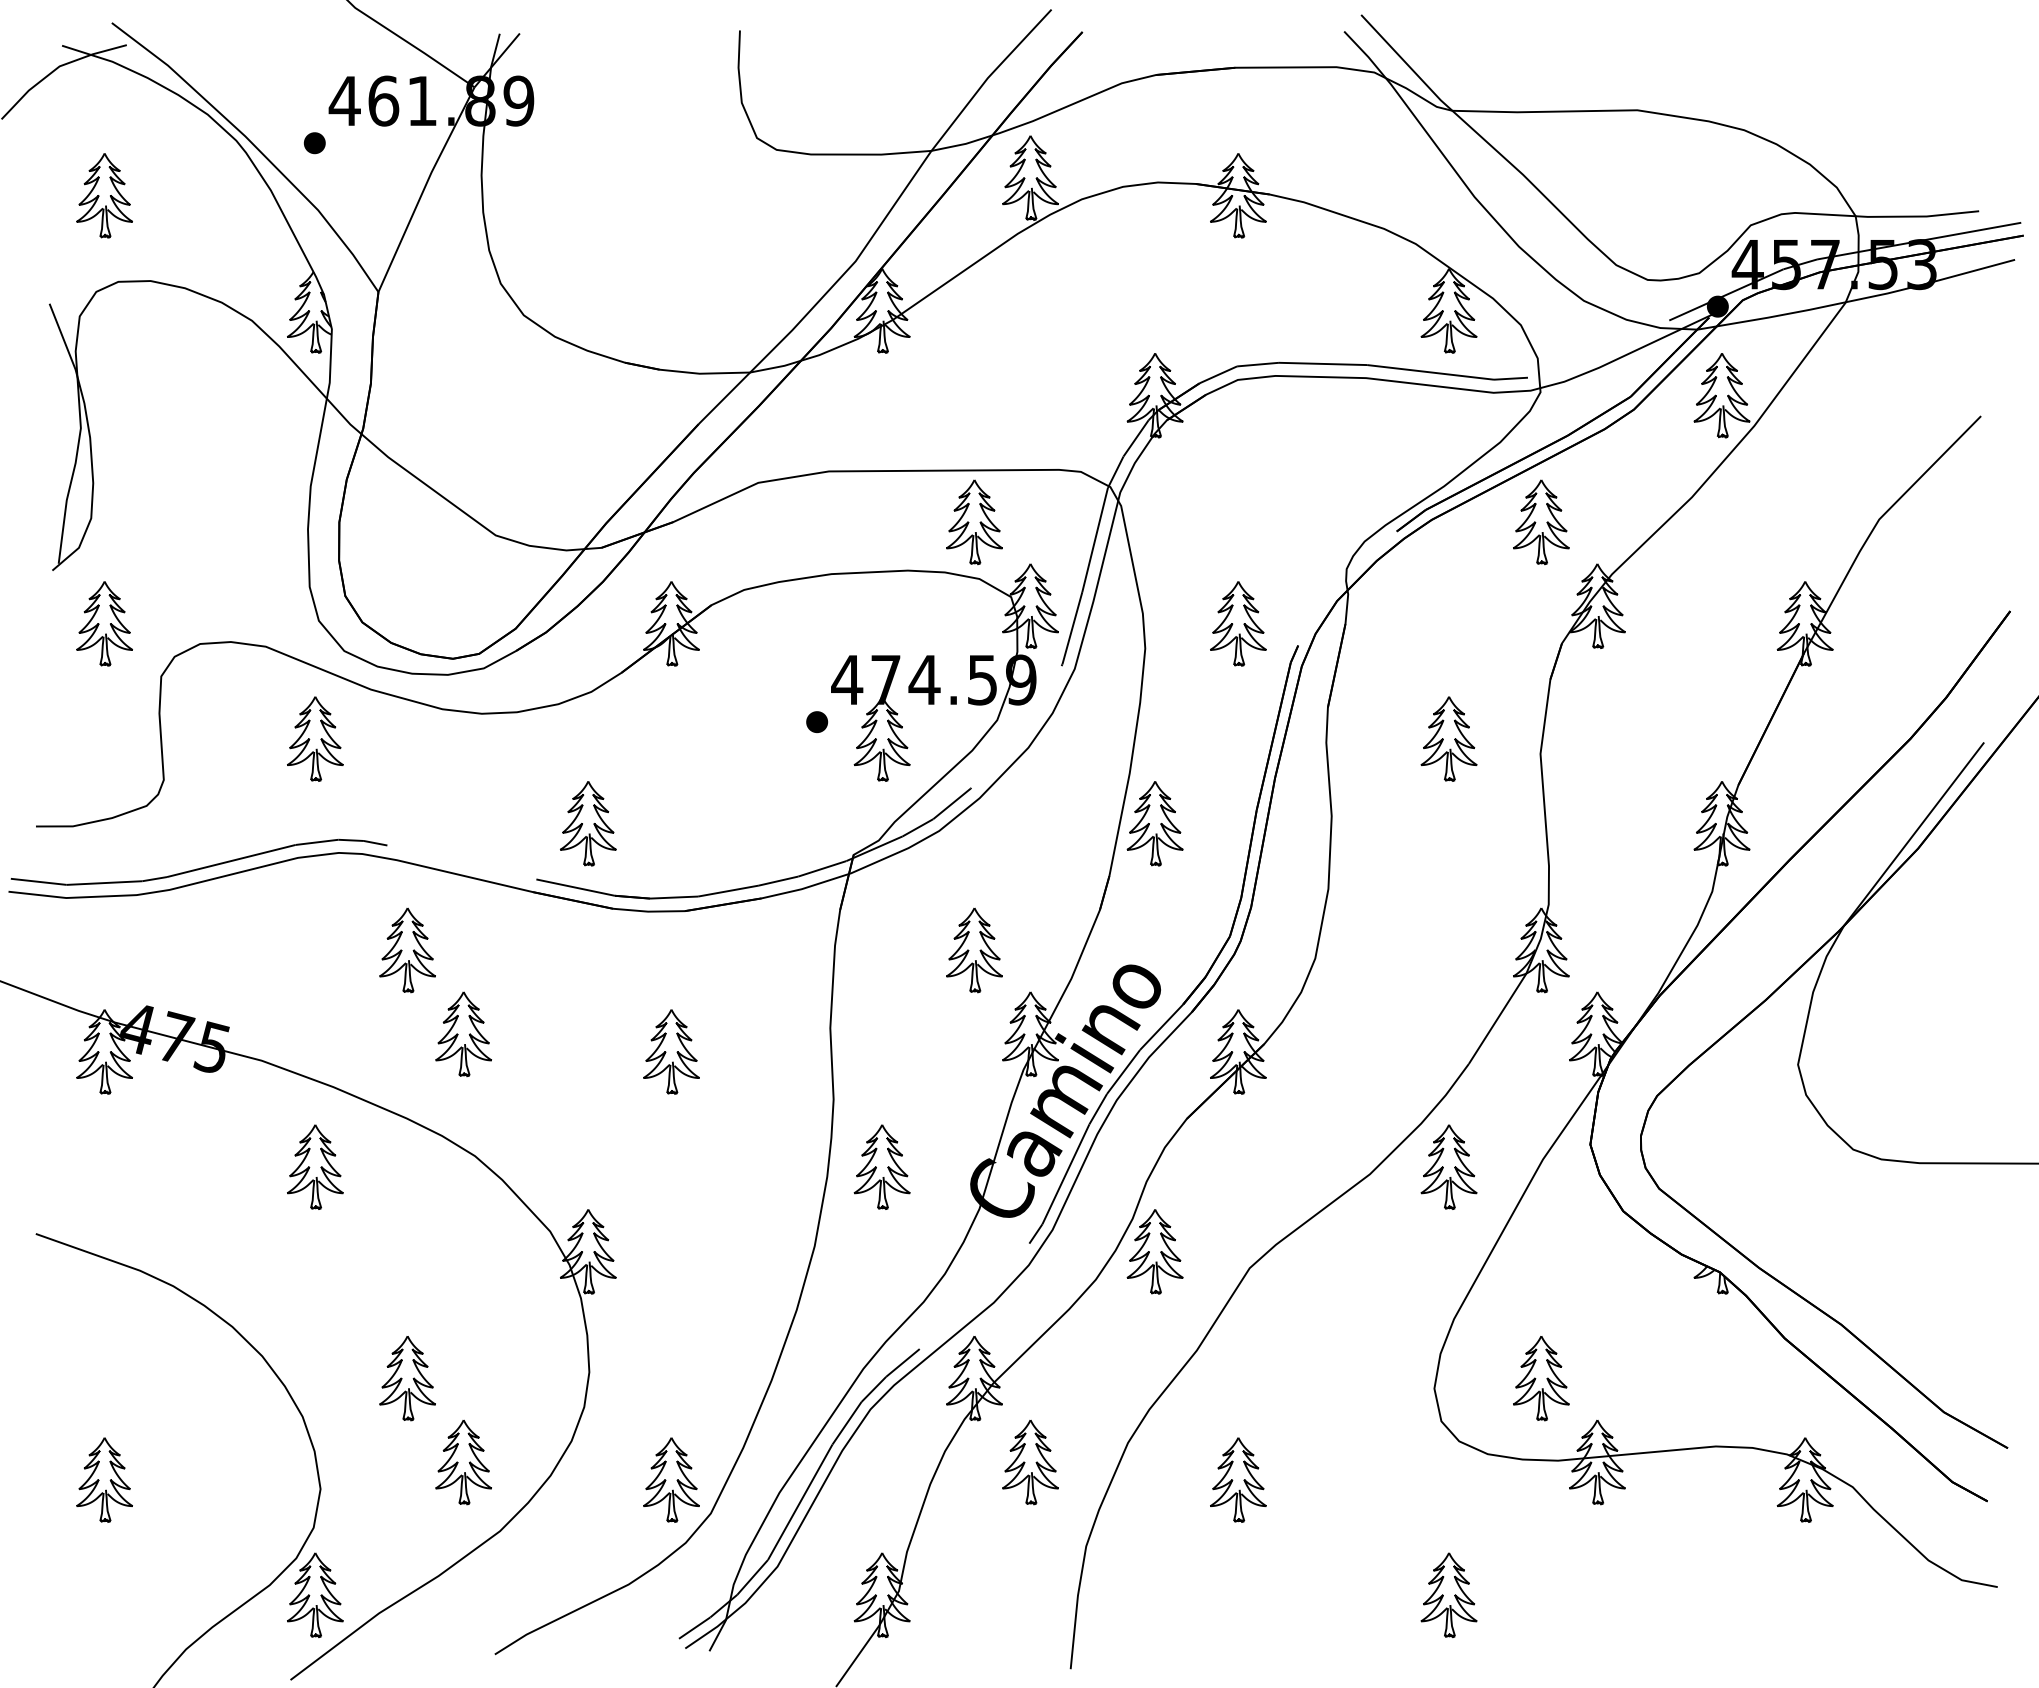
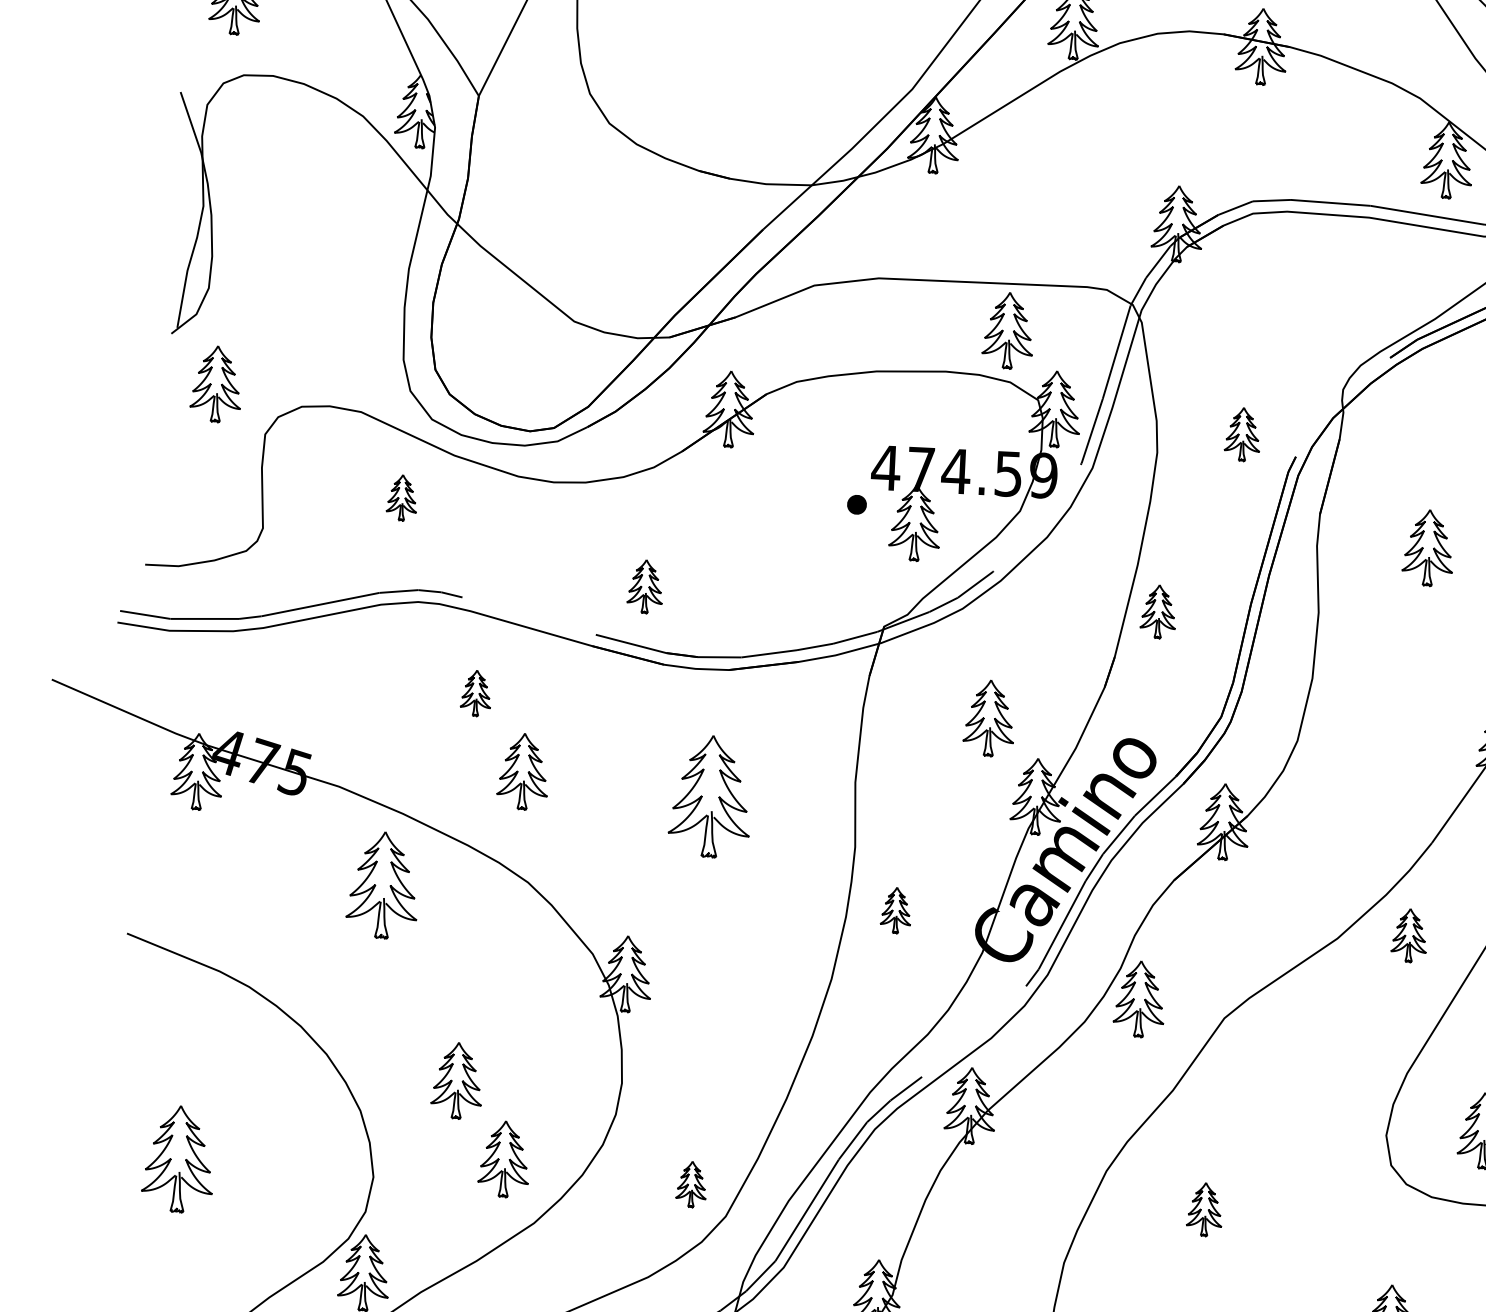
part: (1238, 623) -> (1242, 434), size x0.7
part: (315, 738) -> (402, 497), size x0.6
part: (588, 823) -> (645, 586), size x0.7
part: (1154, 823) -> (1157, 611), size x0.7
part: (407, 950) -> (476, 693), size x0.6
part: (671, 1051) -> (710, 796), size x1.6
part: (315, 1166) -> (383, 884), size x1.4
part: (881, 1166) -> (895, 909), size x0.6
part: (1448, 1166) -> (1408, 935), size x0.7
part: (1030, 1462) -> (1017, 1184), removed
part: (104, 1479) -> (178, 1158), size x1.4
part: (671, 1479) -> (691, 1184), size x0.6
part: (1238, 1479) -> (1204, 1209), size x0.7

